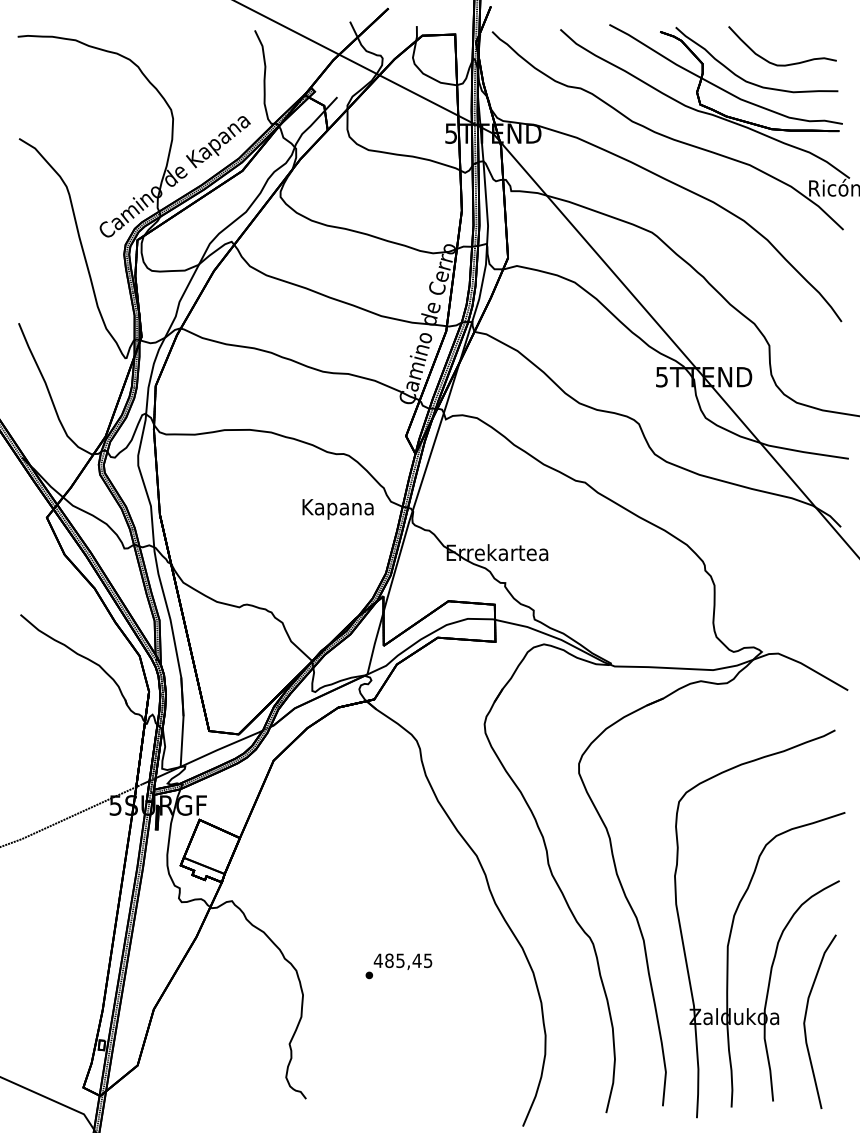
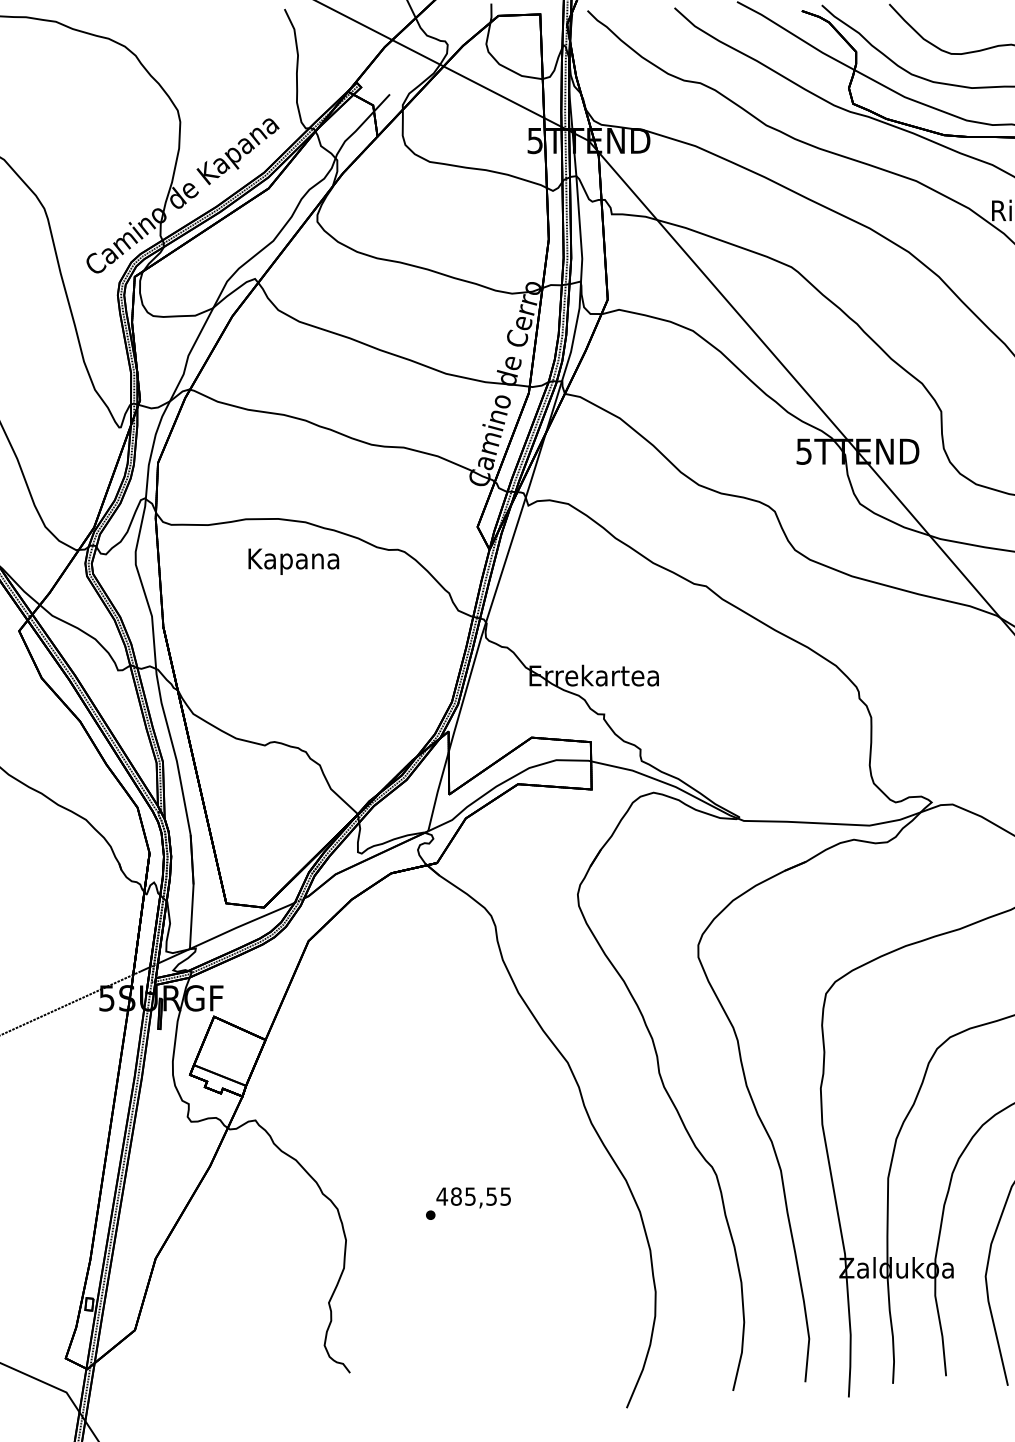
text: (337, 509) -> (293, 561), moved
text: (416, 960) -> (490, 1196), 485,45 -> 485,55

